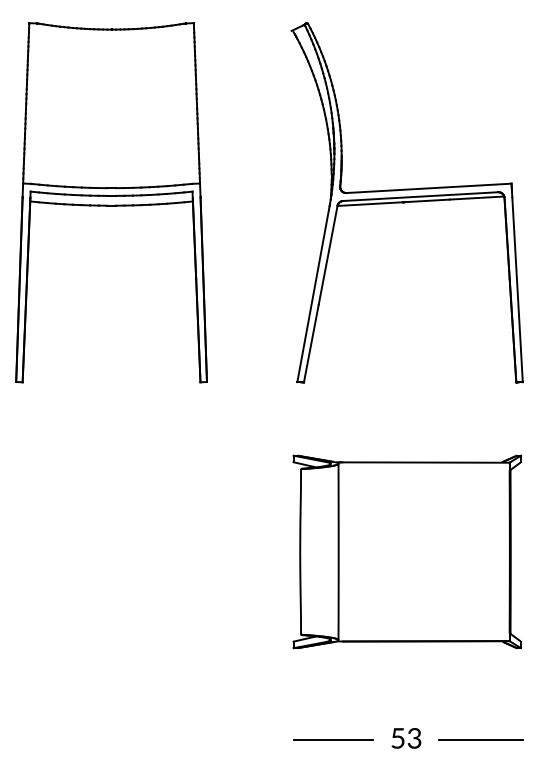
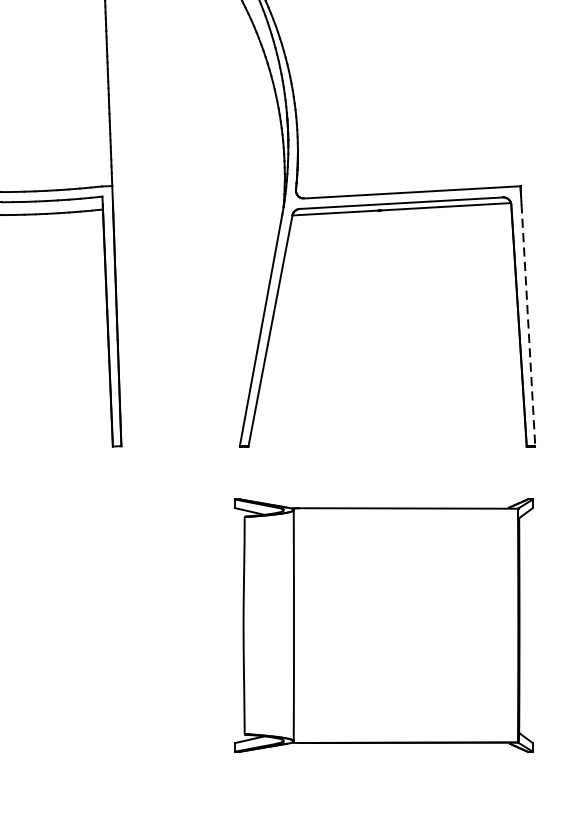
line: (517, 289) -> (528, 324), solid -> dashed
part: (407, 551) -> (384, 625), moved

